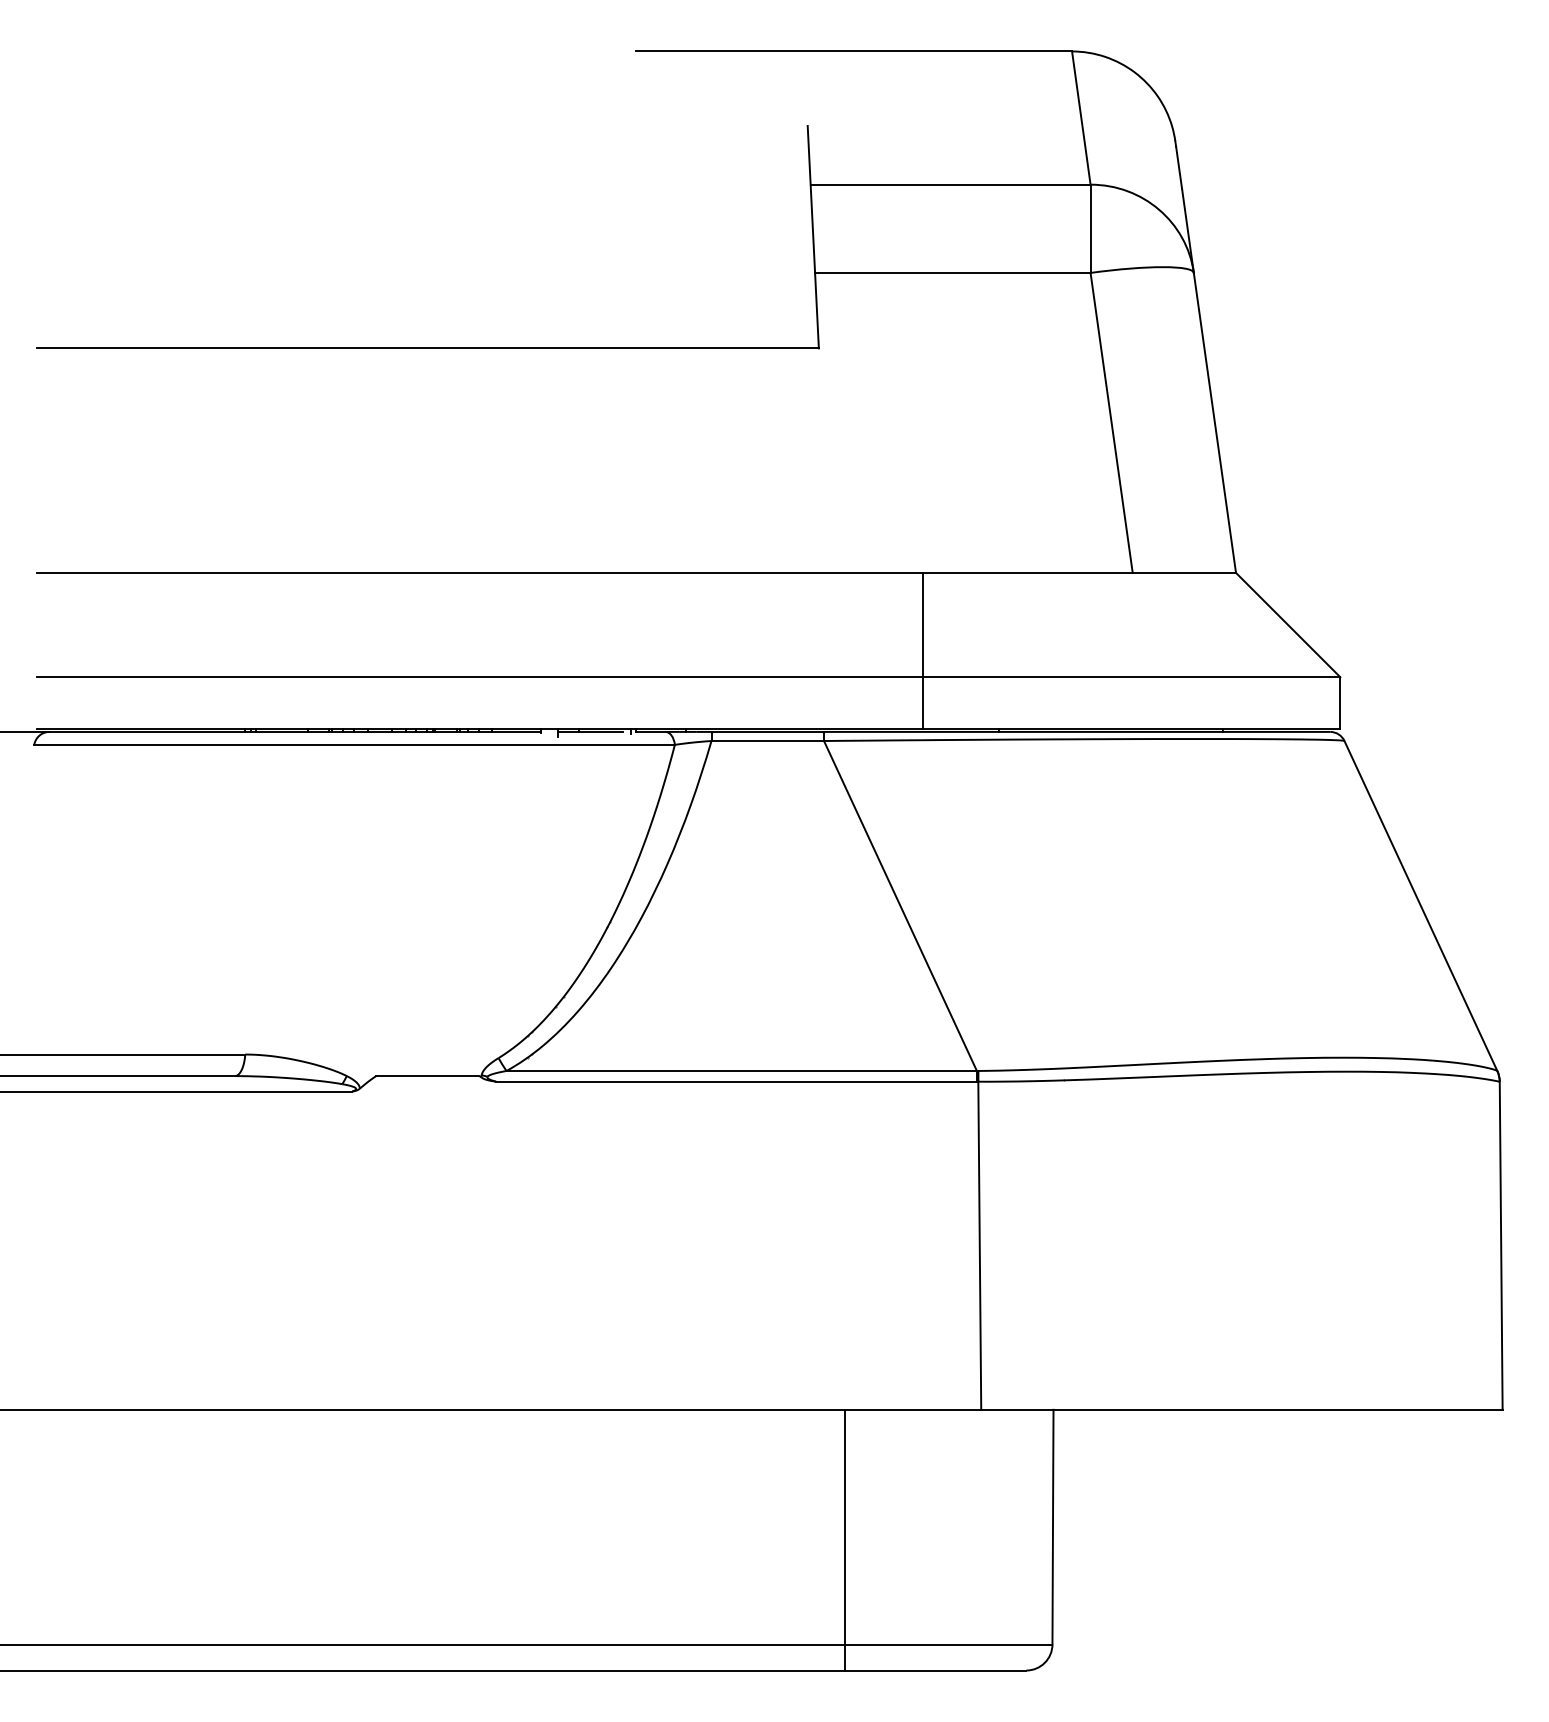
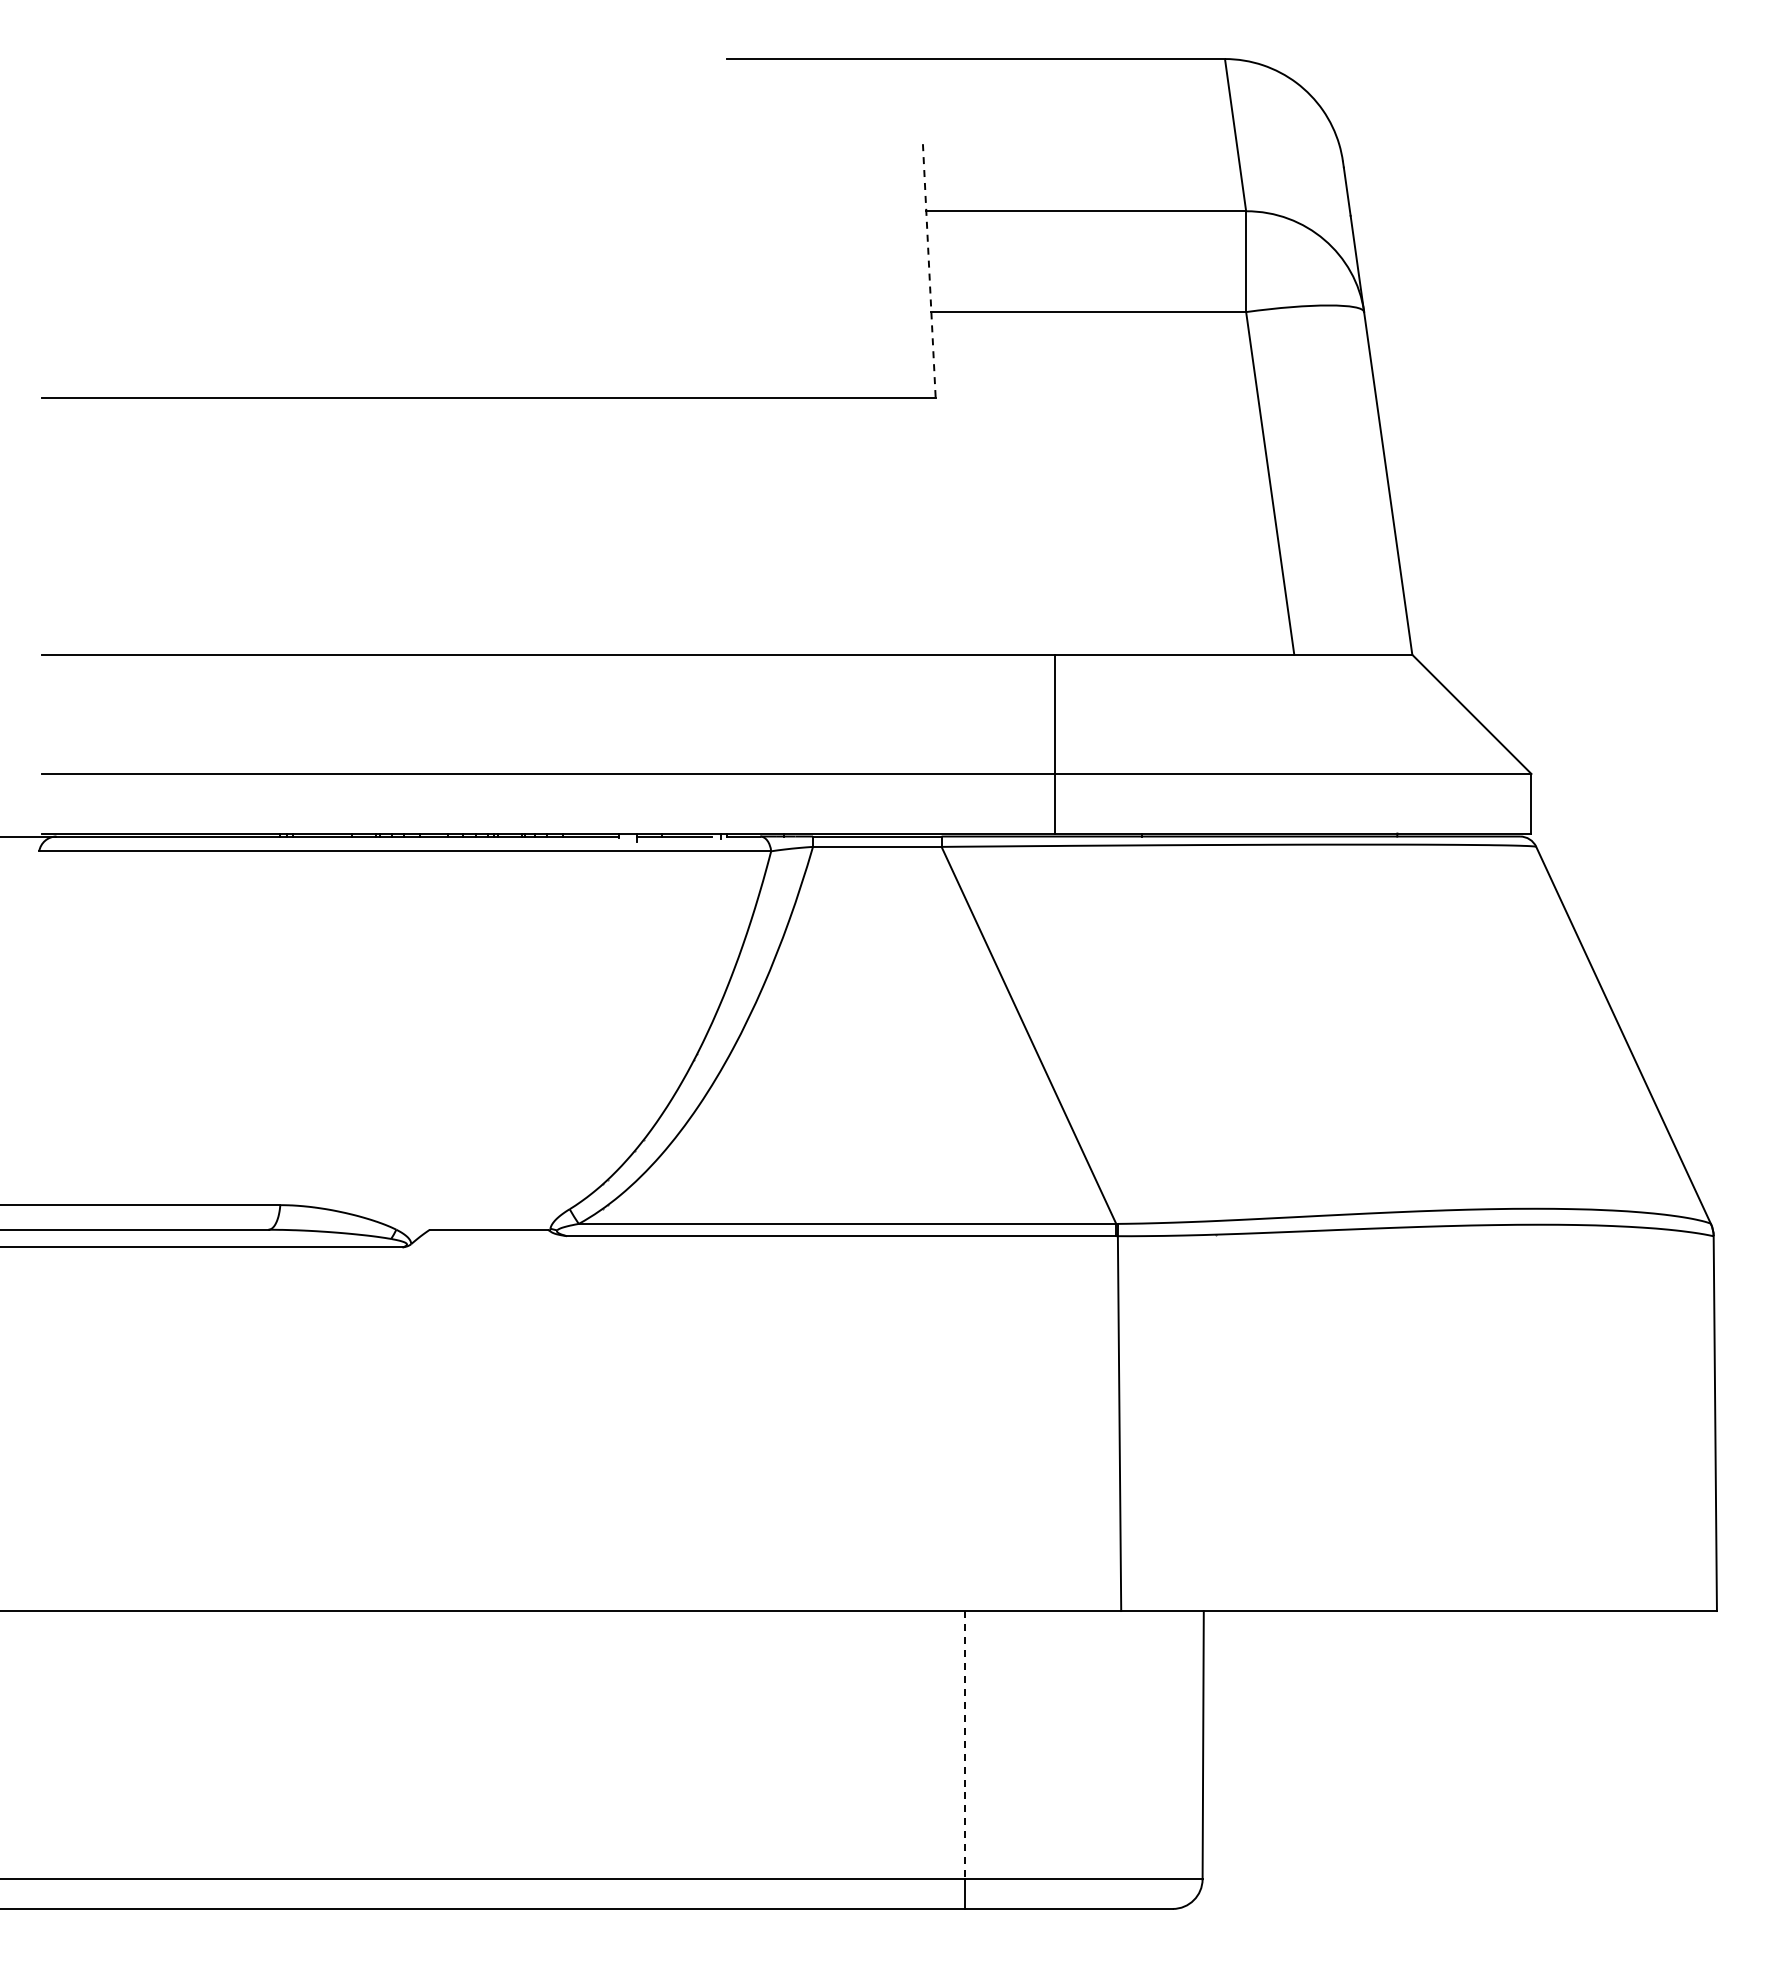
line: (813, 237) -> (929, 271), solid -> dashed
line: (844, 1527) -> (965, 1745), solid -> dashed

